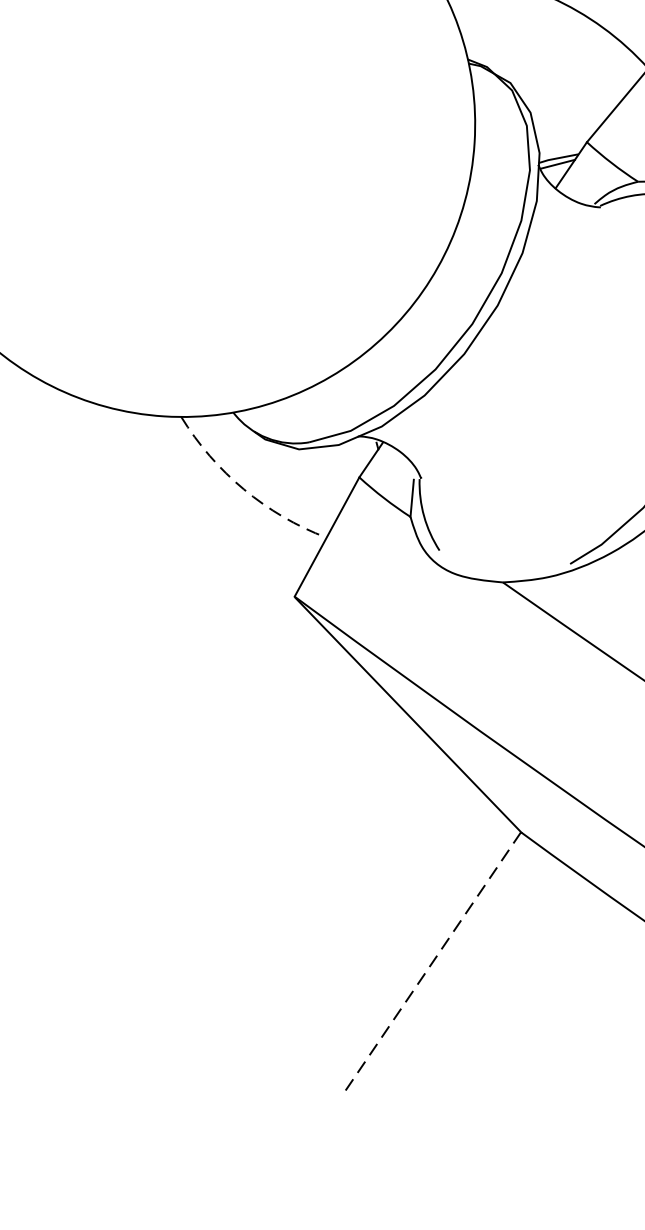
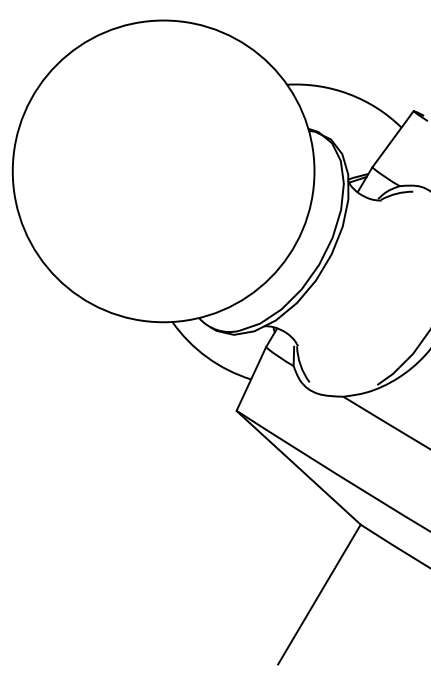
arc: (244, 489) -> (207, 357), dashed -> solid
line: (432, 962) -> (319, 594), dashed -> solid

